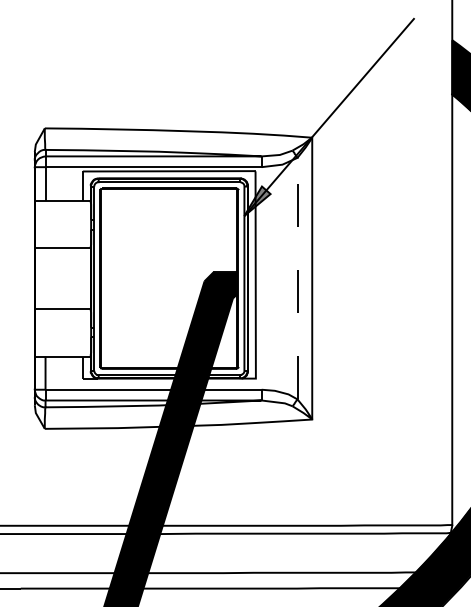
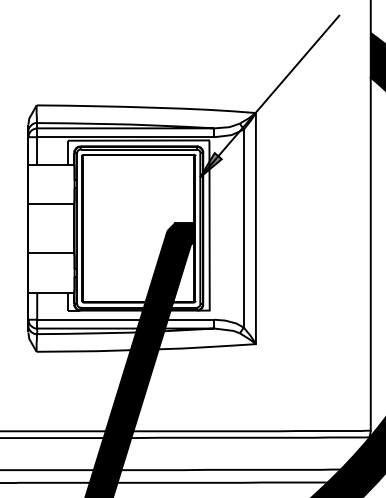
line: (297, 278) -> (243, 228), dashed -> solid

